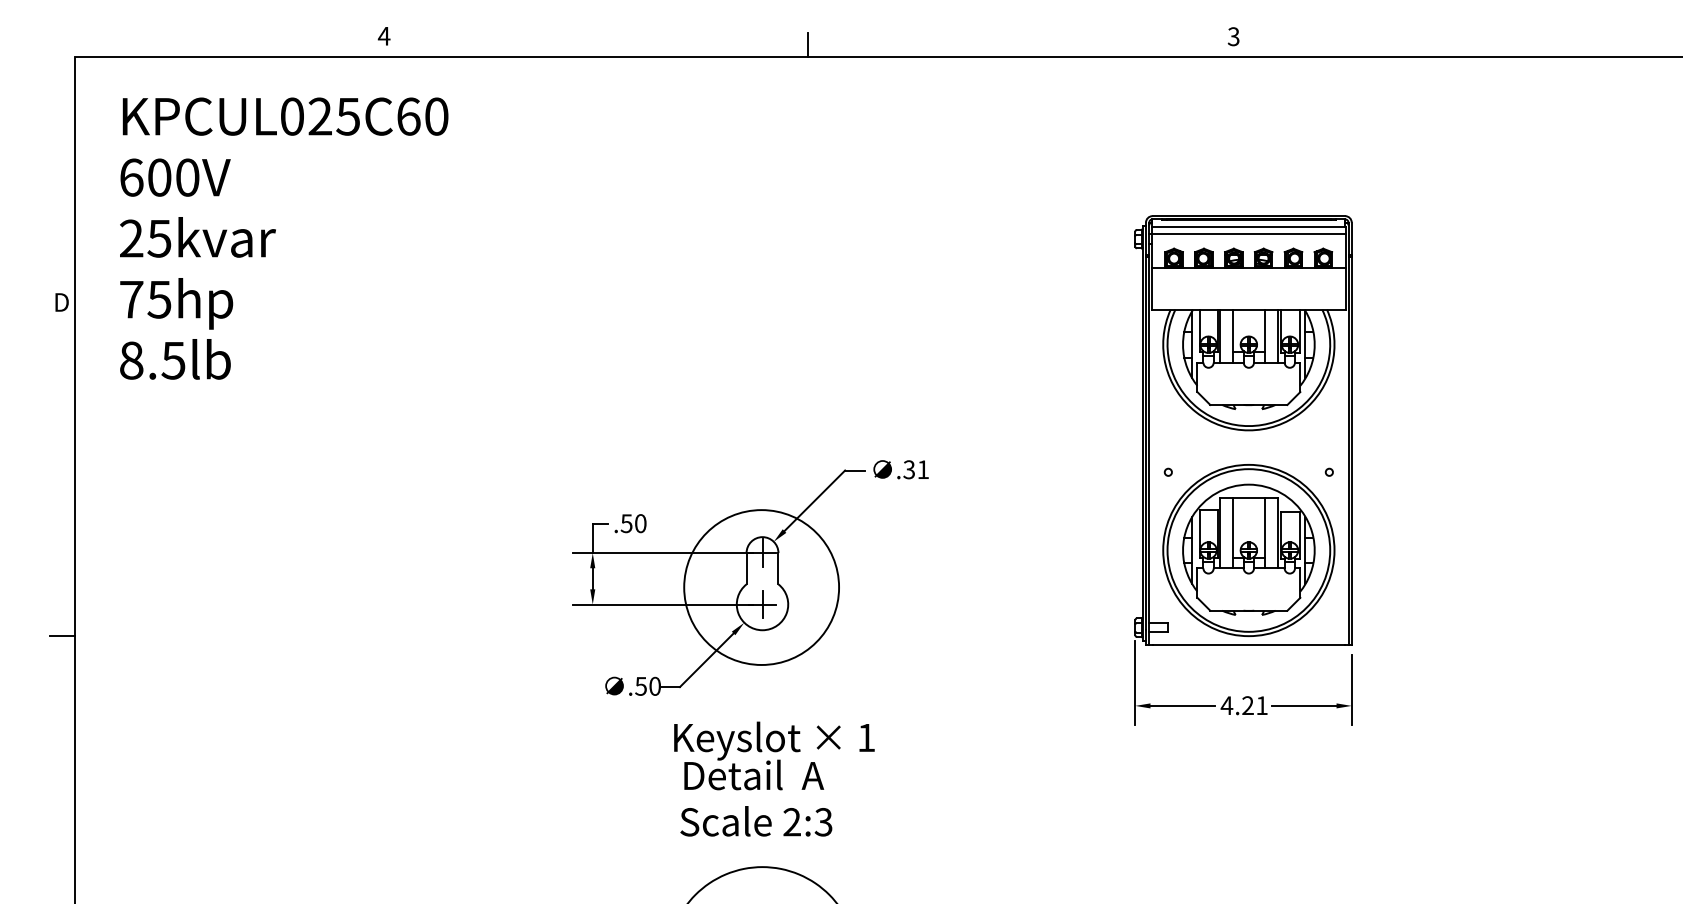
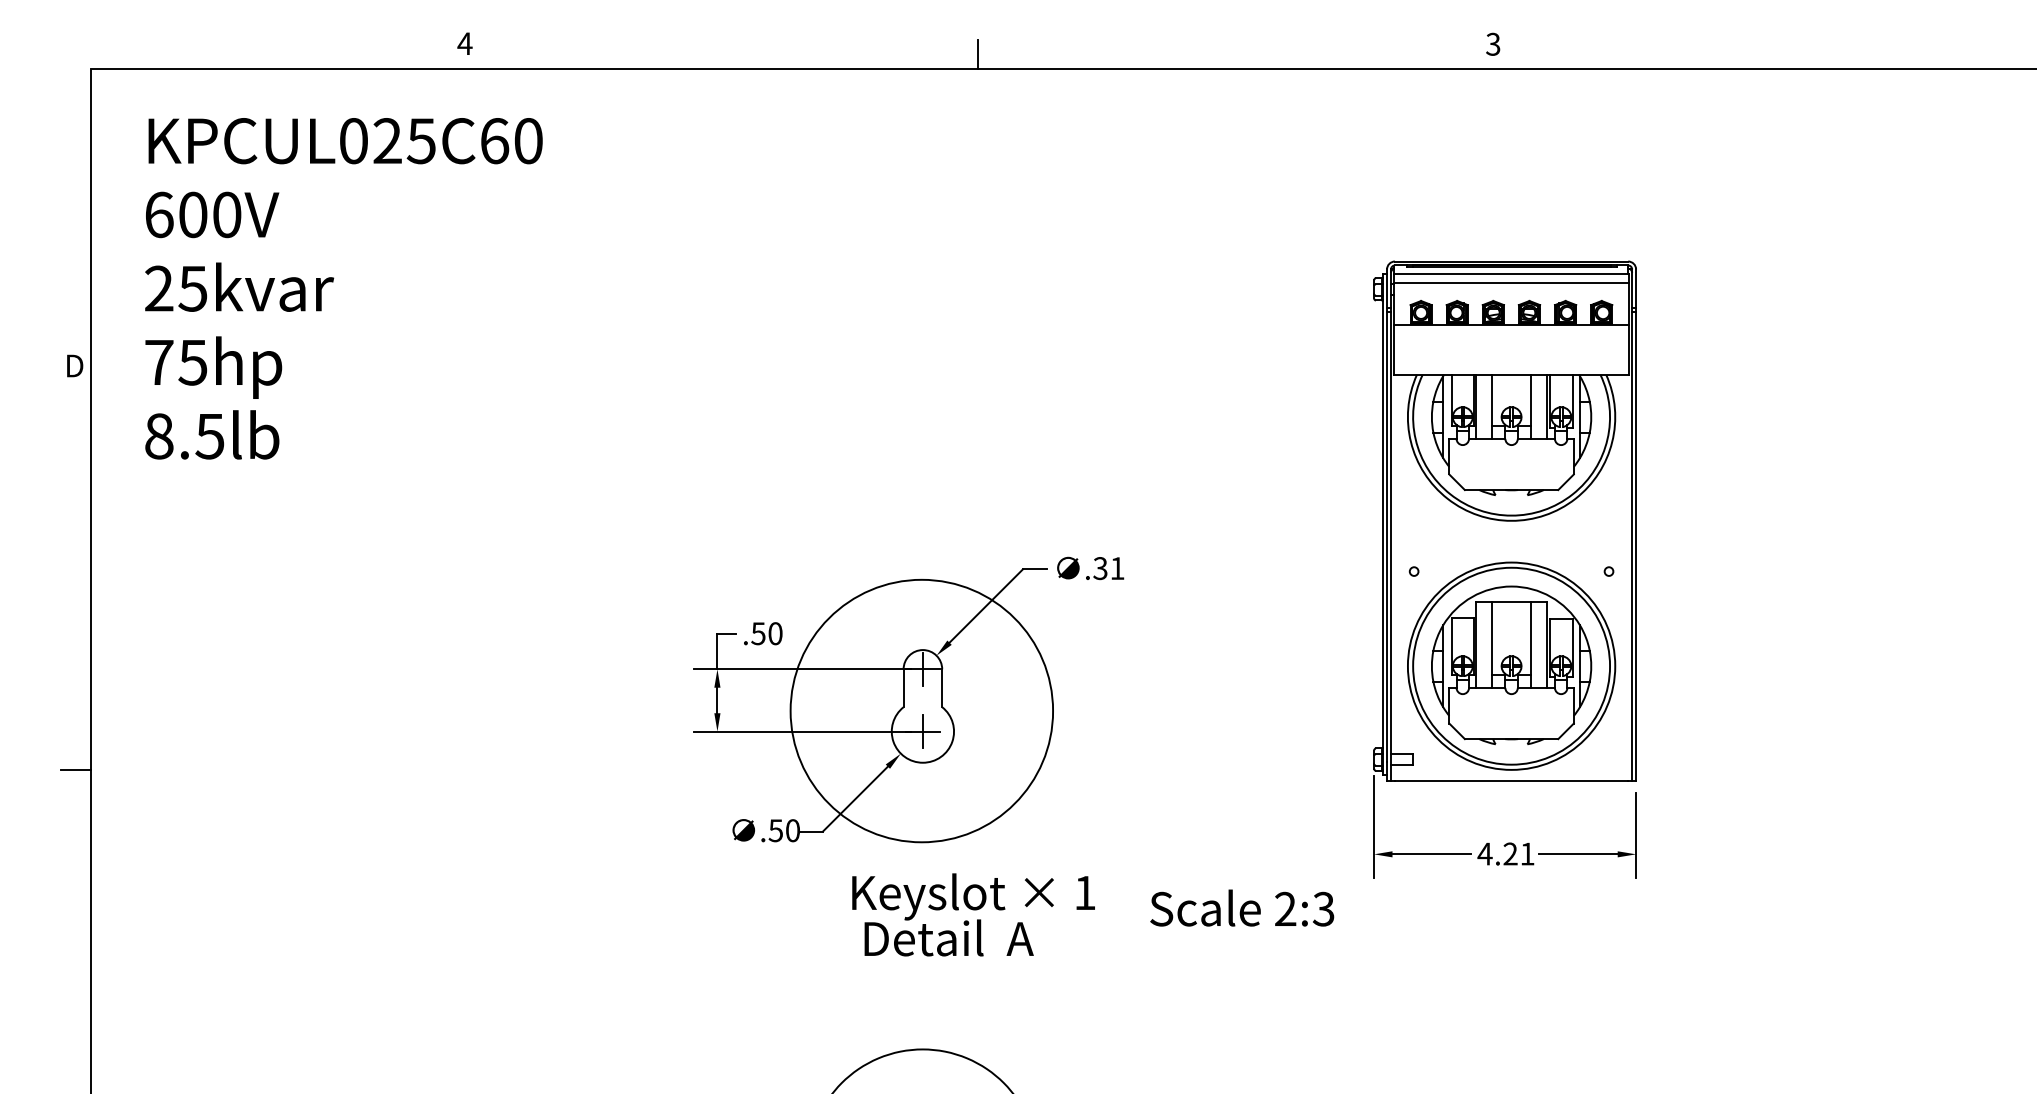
circle: (761, 587) -> (921, 711), size x1.4
text: (774, 755) -> (973, 914), moved
text: (756, 821) -> (1242, 908), moved

